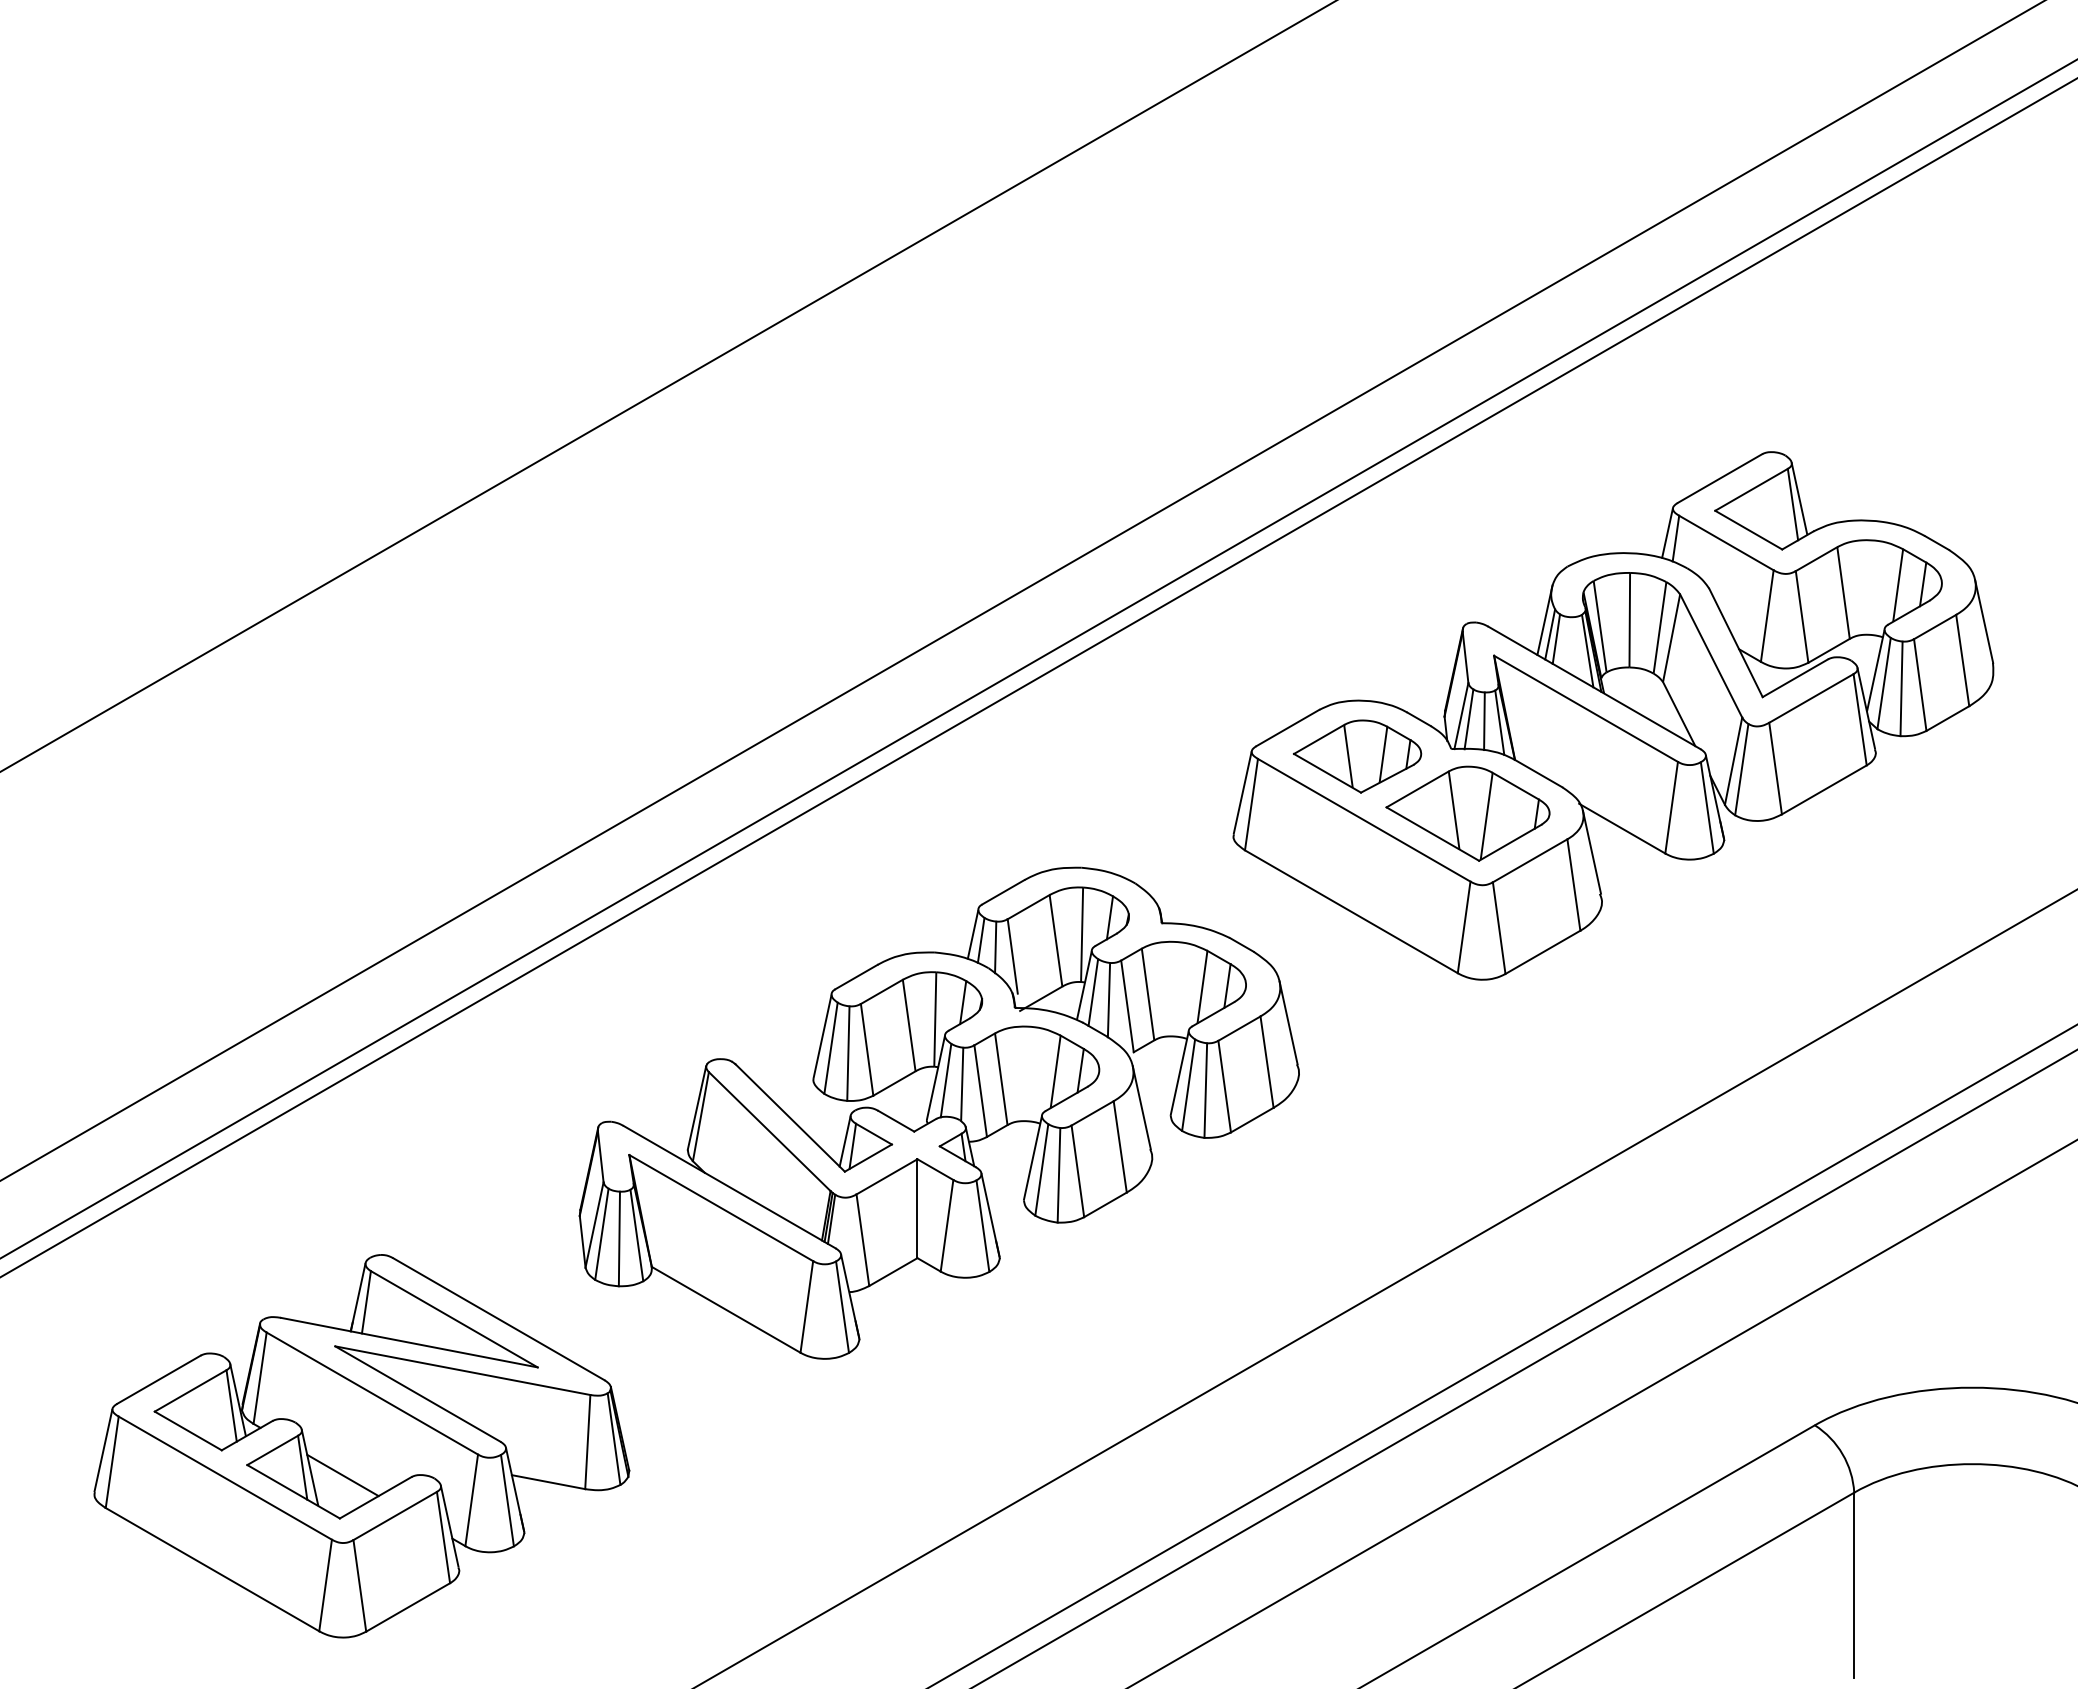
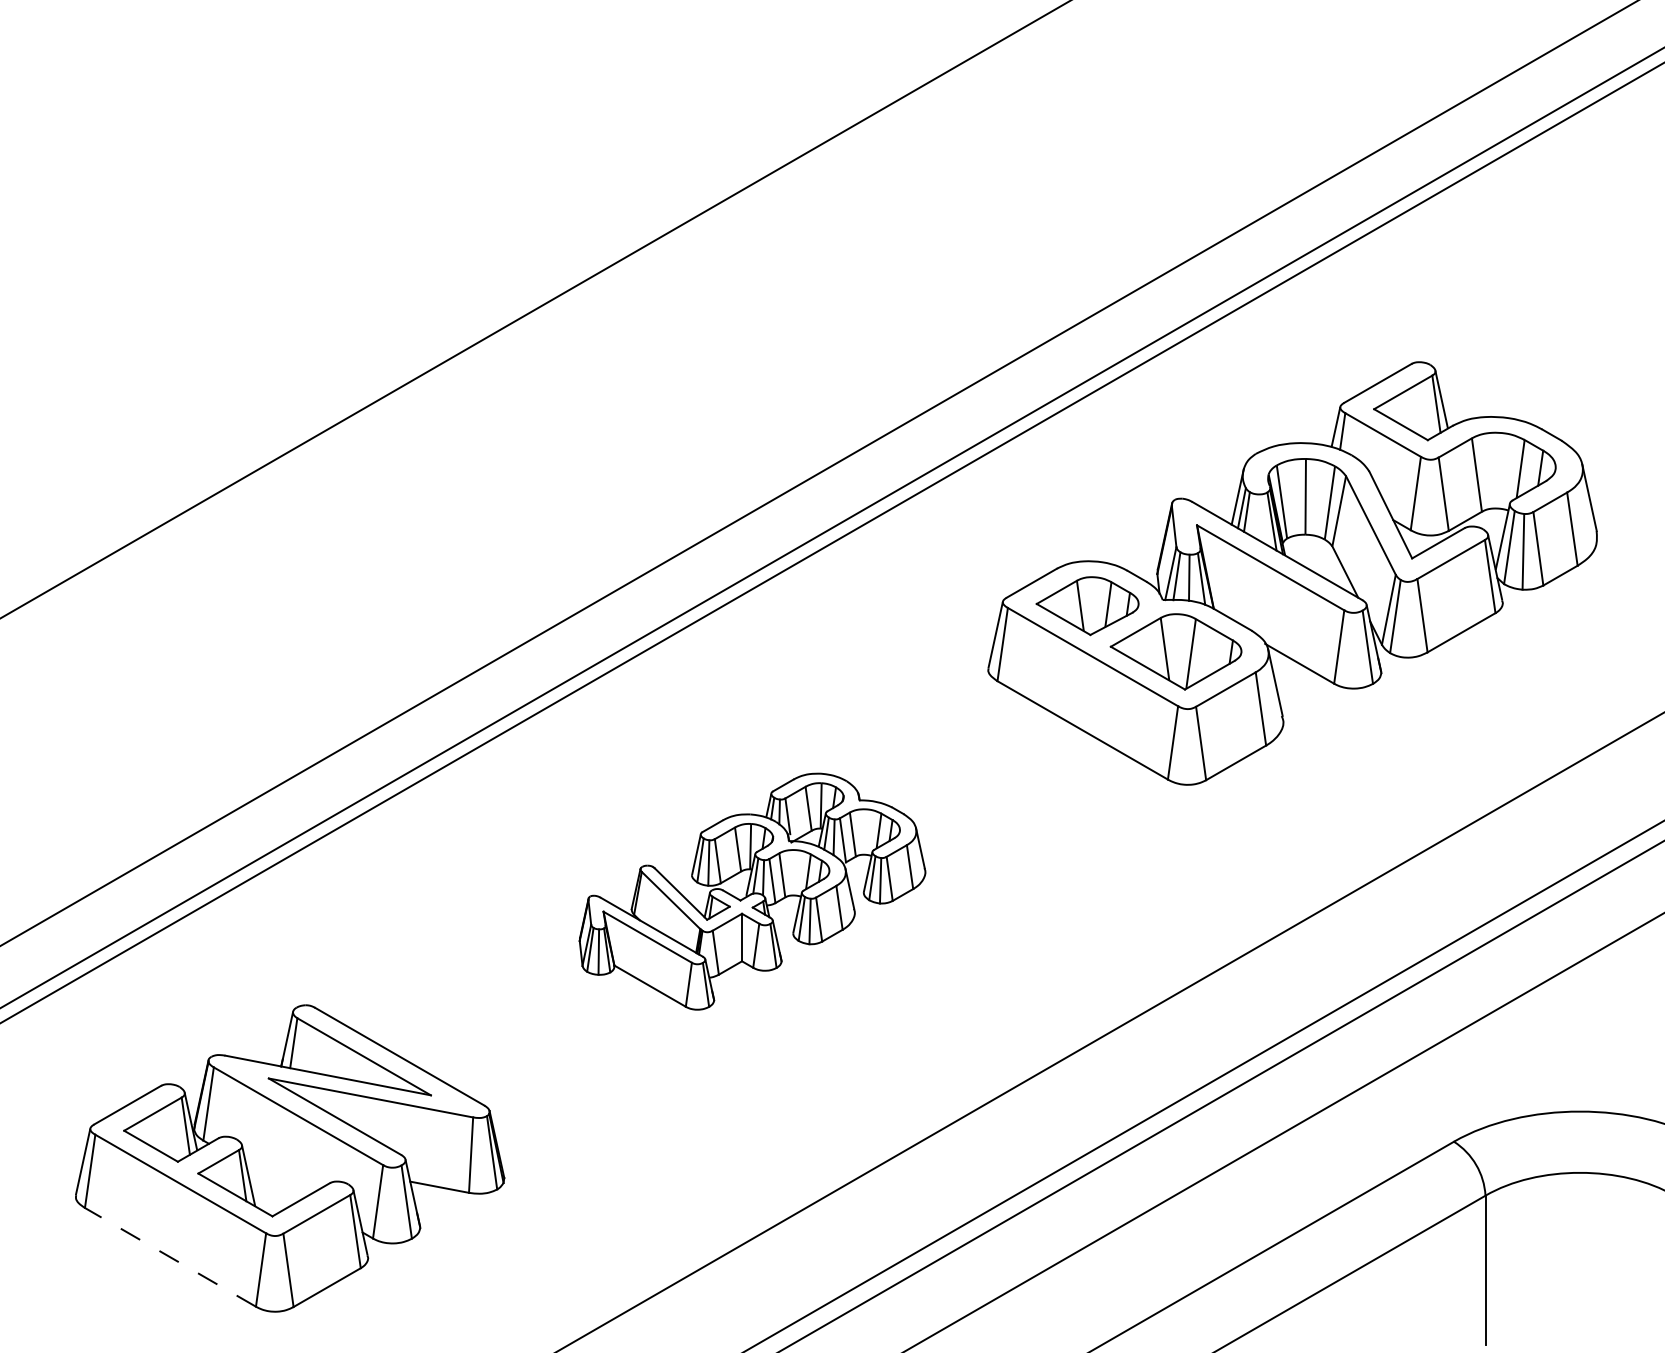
part: (938, 1112) -> (751, 891), size x0.6
line: (342, 1475) -> (274, 1181), removed
line: (212, 1569) -> (170, 1257), solid -> dashed

